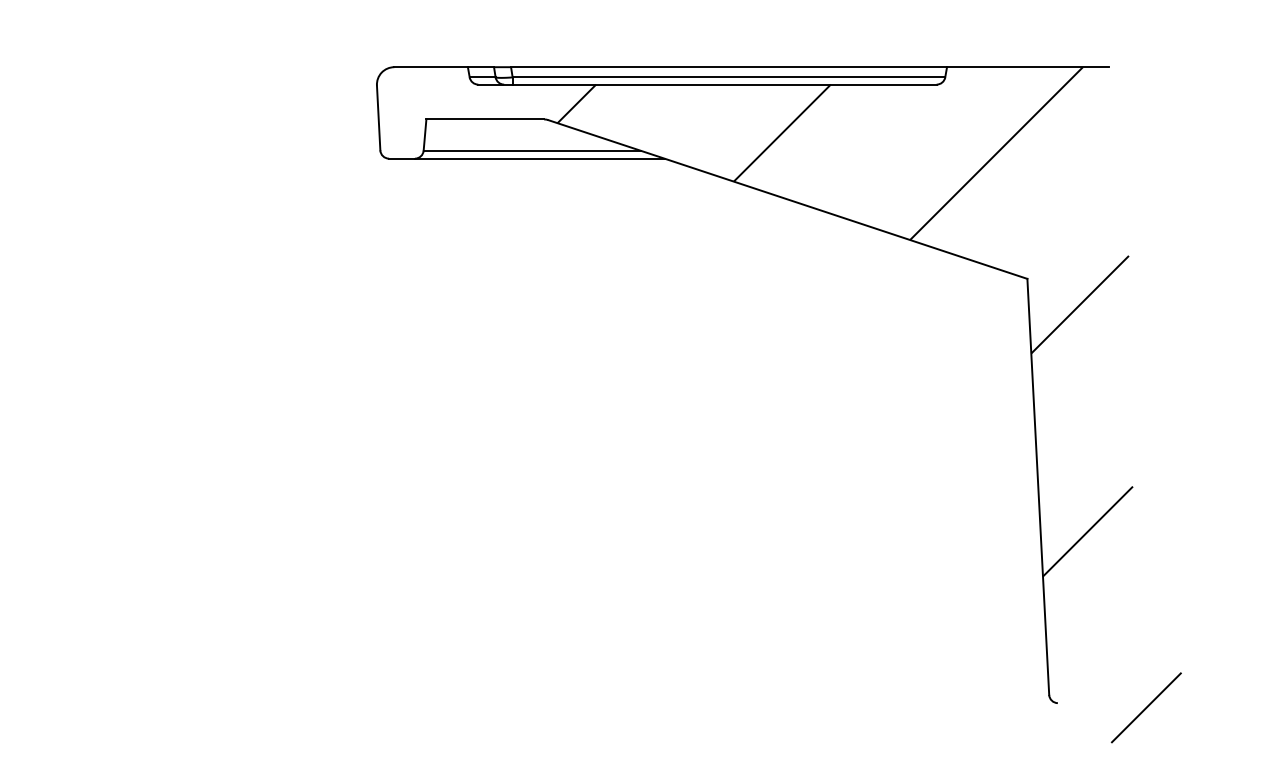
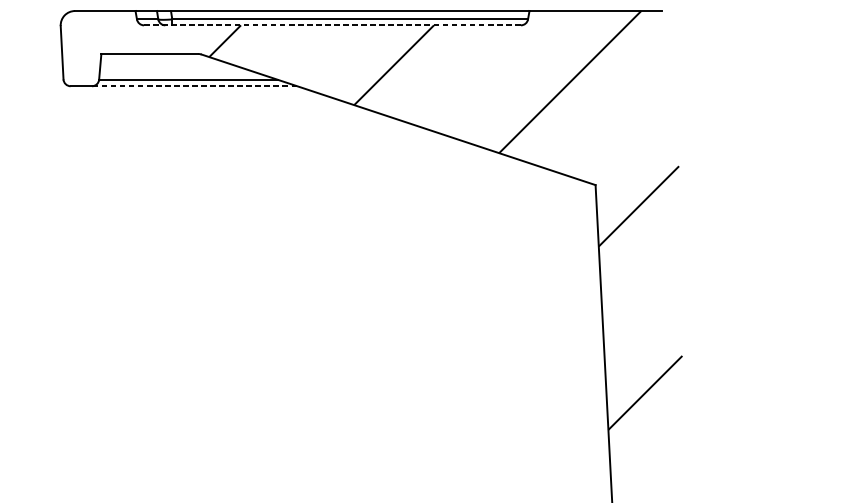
line: (707, 84) -> (332, 25), solid -> dashed
line: (539, 158) -> (194, 86), solid -> dashed

